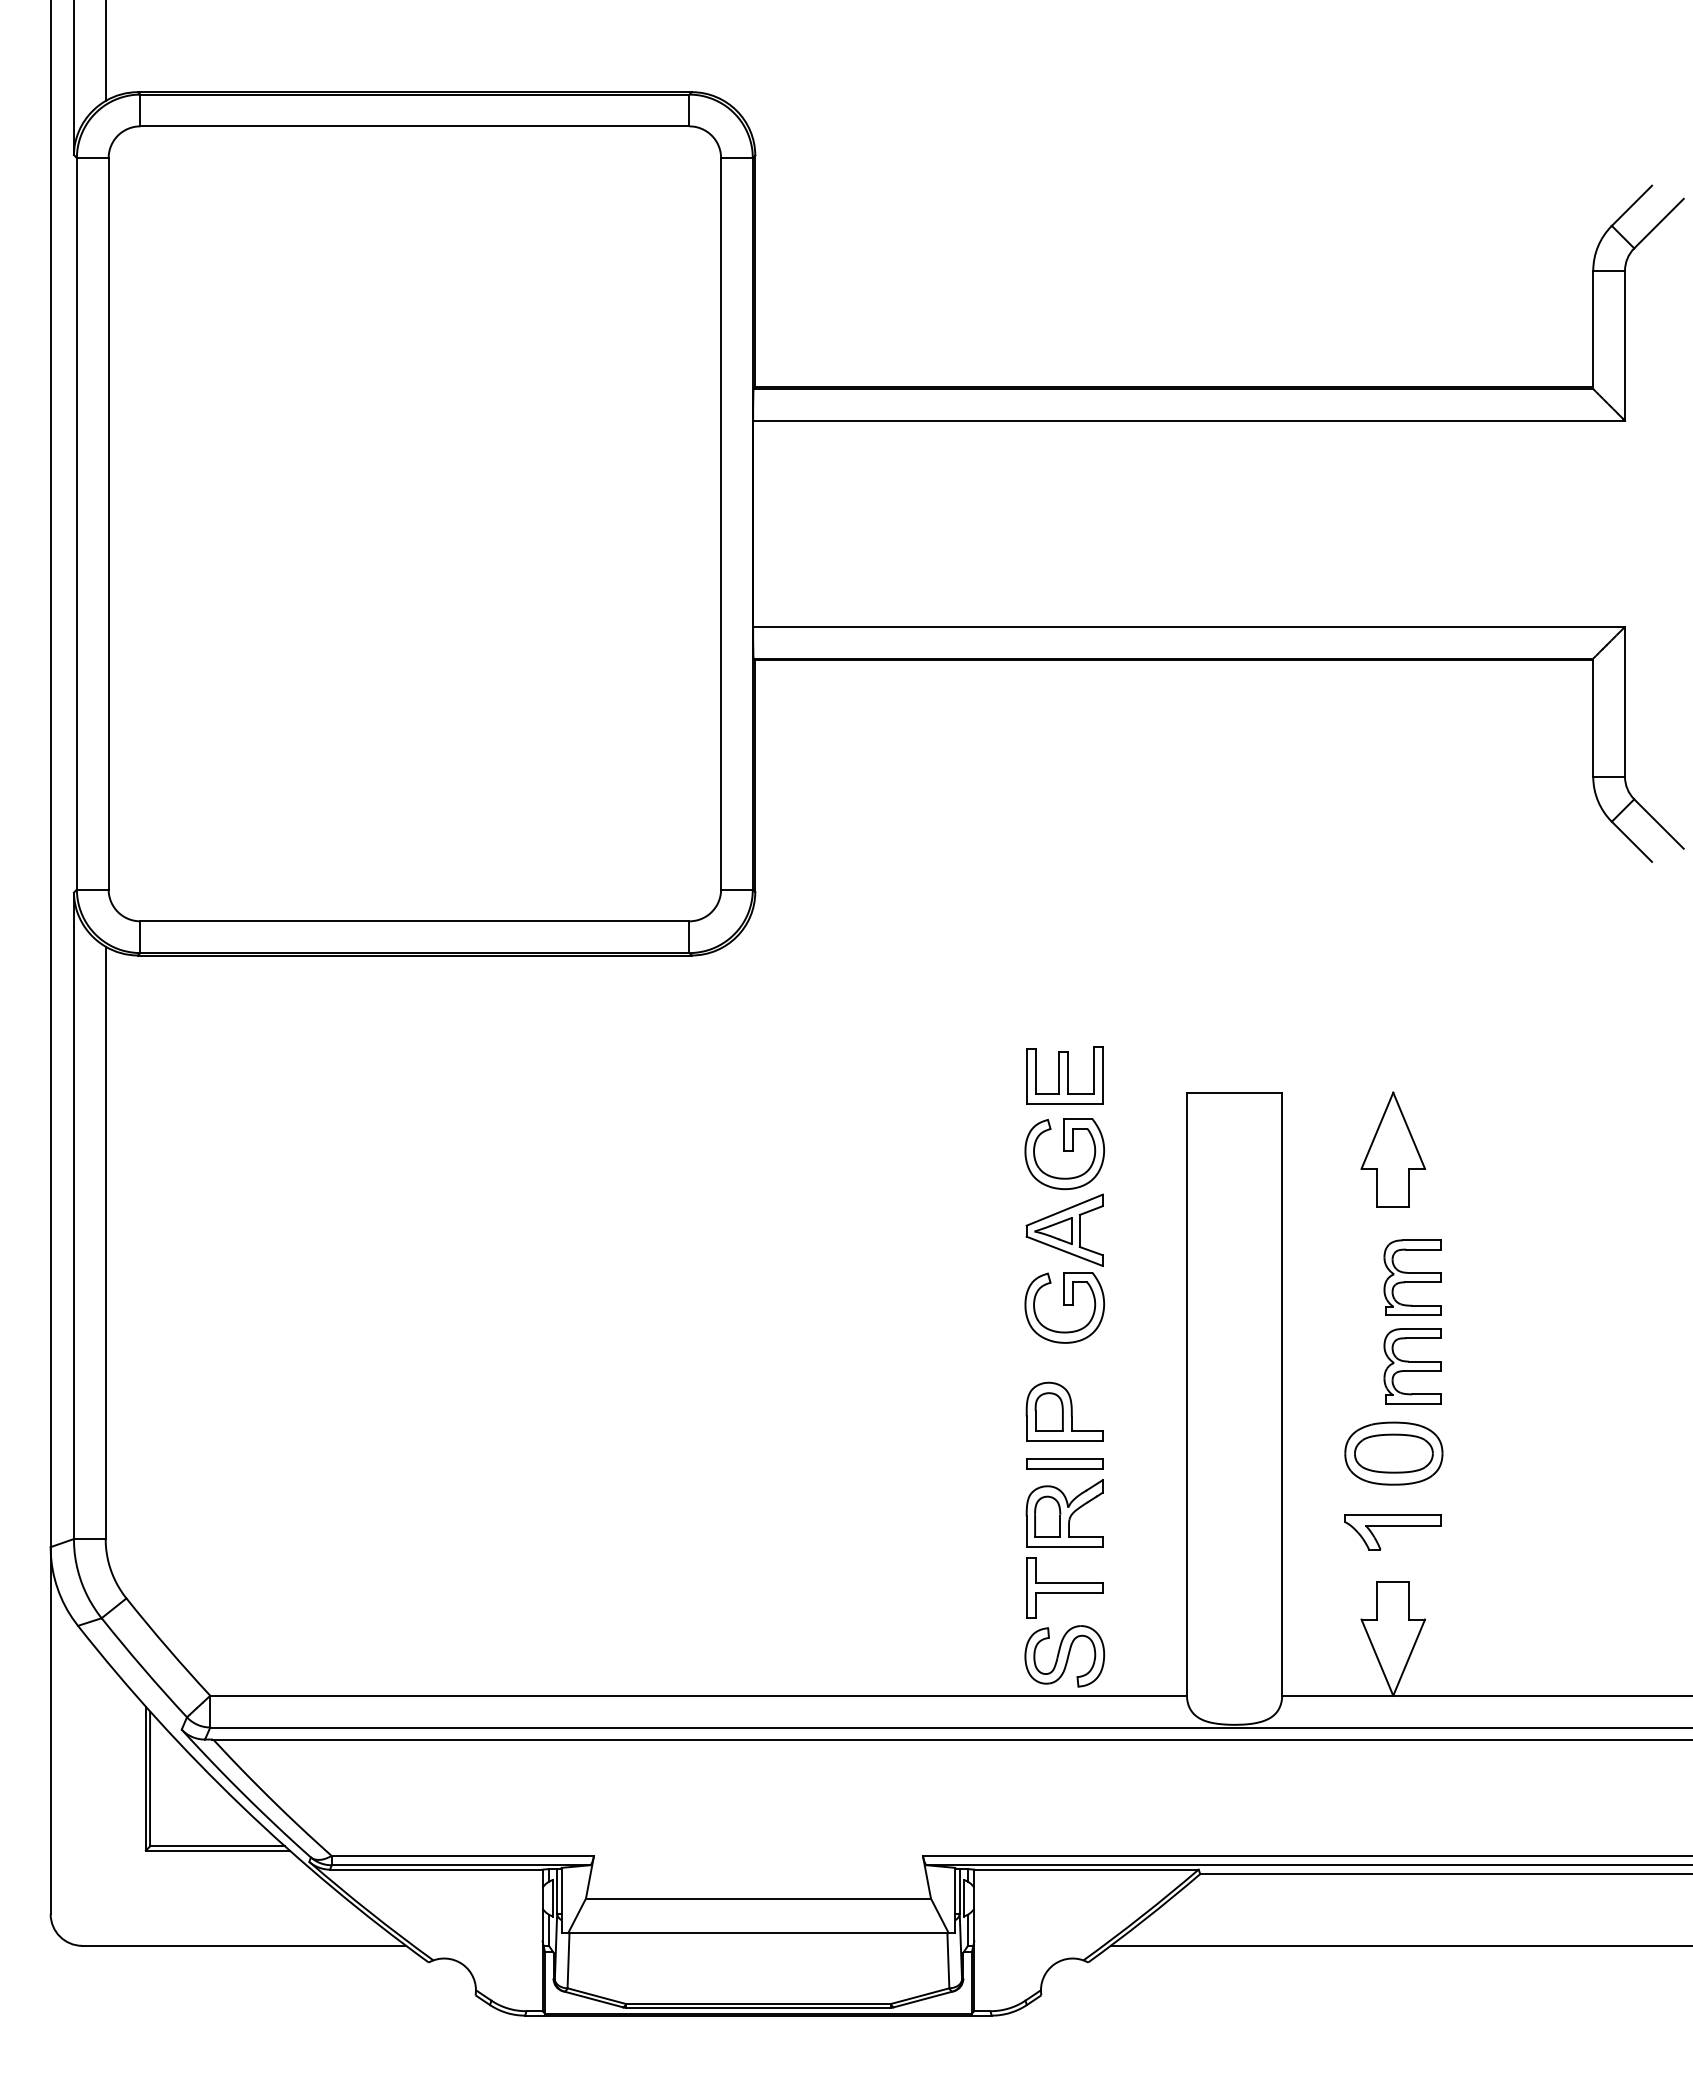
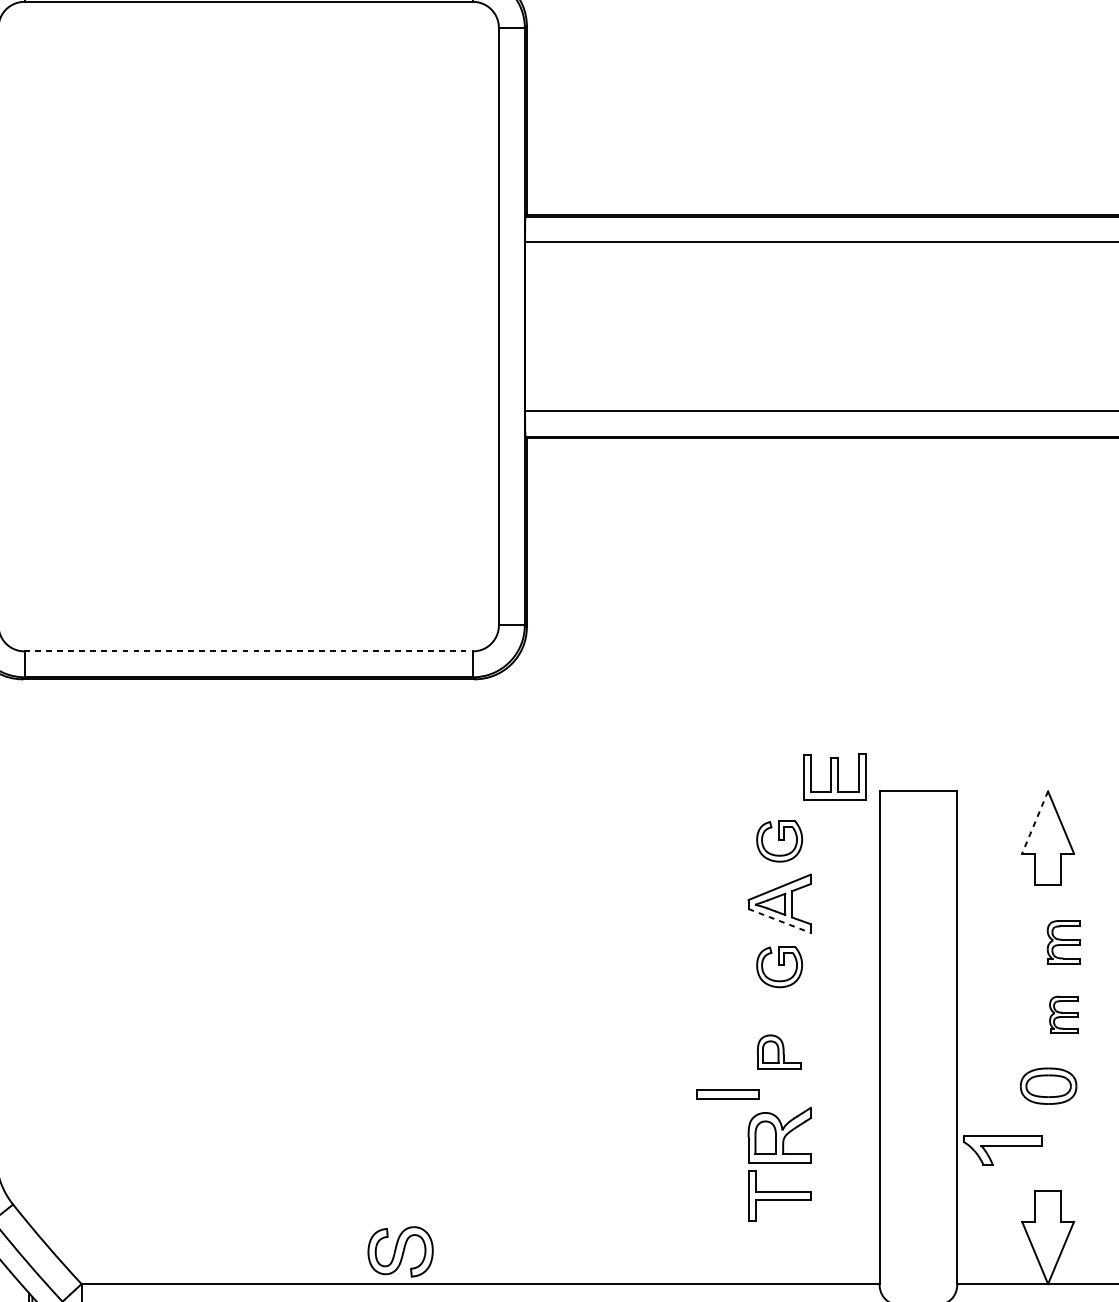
line: (415, 921) -> (249, 651), solid -> dashed
part: (1064, 1075) -> (835, 777), moved
line: (1377, 1131) -> (1035, 823), solid -> dashed
part: (1064, 1154) -> (779, 841), size x0.7
line: (1064, 1251) -> (779, 921), solid -> dashed
part: (1412, 1277) -> (1063, 942), size x0.7
part: (1064, 1307) -> (779, 966), size x0.7
part: (1412, 1366) -> (1063, 1015), size x0.6
part: (1064, 1411) -> (779, 1051), size x0.7
part: (1393, 1453) -> (1048, 1086), size x0.7
part: (1064, 1463) -> (728, 1094), moved
part: (1392, 1532) -> (1002, 1150), moved
part: (1064, 1656) -> (400, 1252), moved

